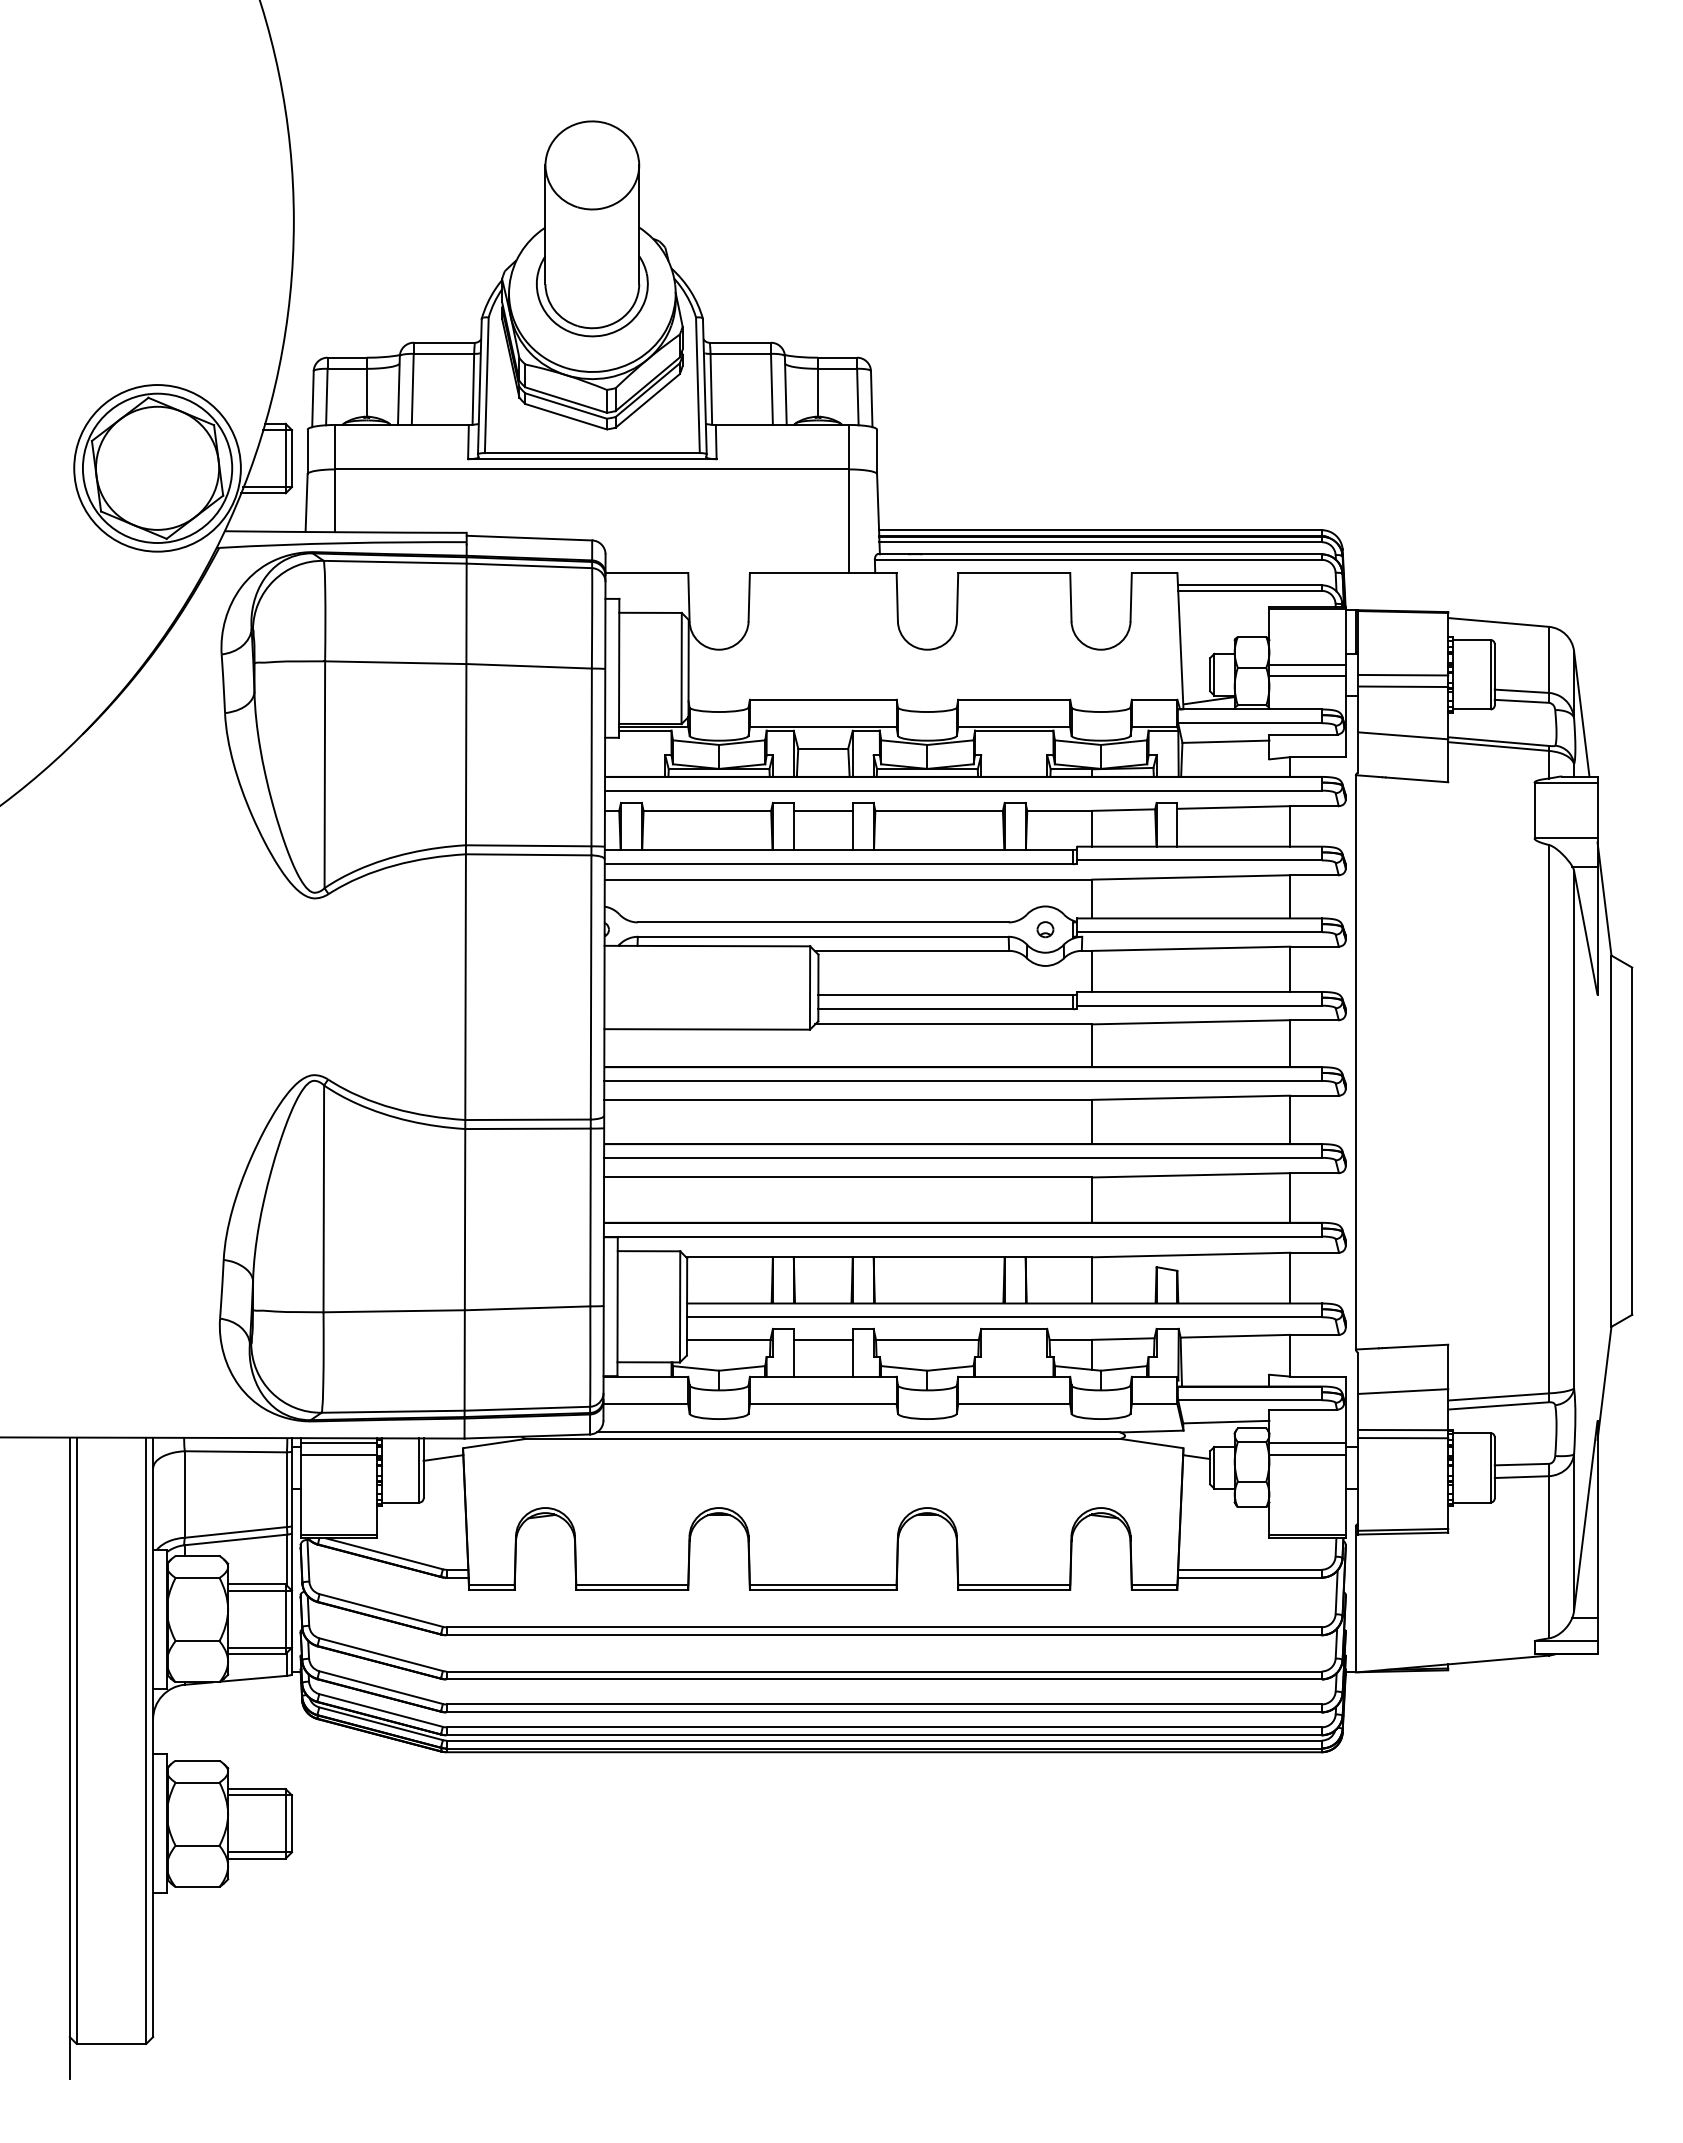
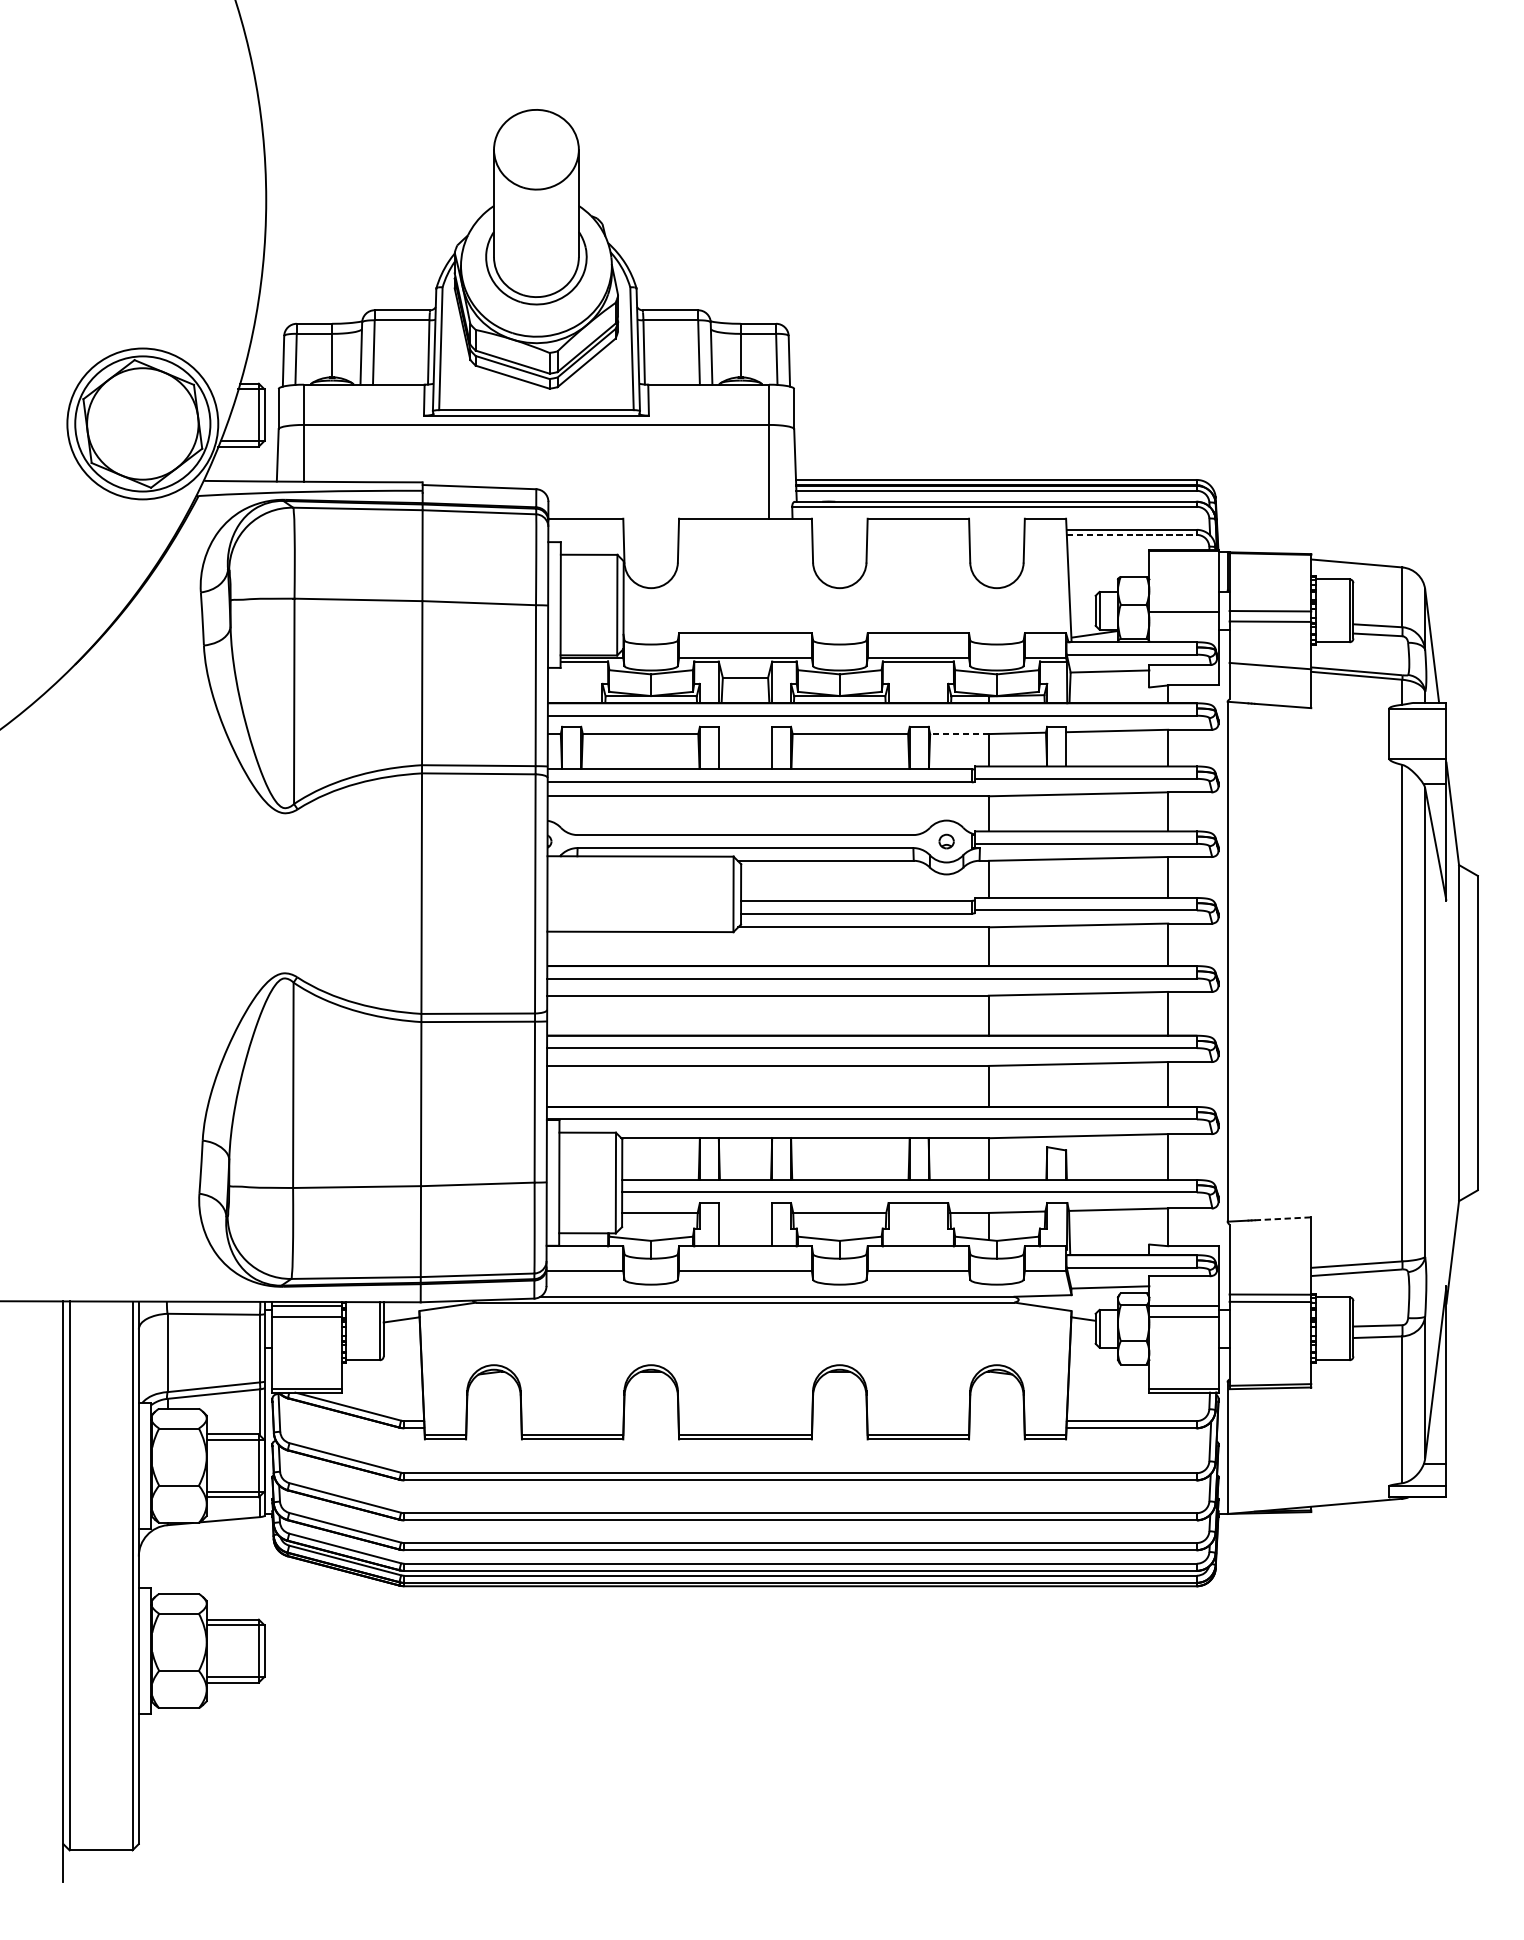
line: (1249, 590) -> (1131, 534), solid -> dashed
line: (1307, 664) -> (1183, 601), removed
line: (822, 810) -> (744, 733), removed
line: (1059, 810) -> (959, 733), solid -> dashed
line: (822, 1339) -> (744, 1212), removed
line: (1417, 1346) -> (1283, 1218), solid -> dashed
line: (1402, 1391) -> (1269, 1259), removed

